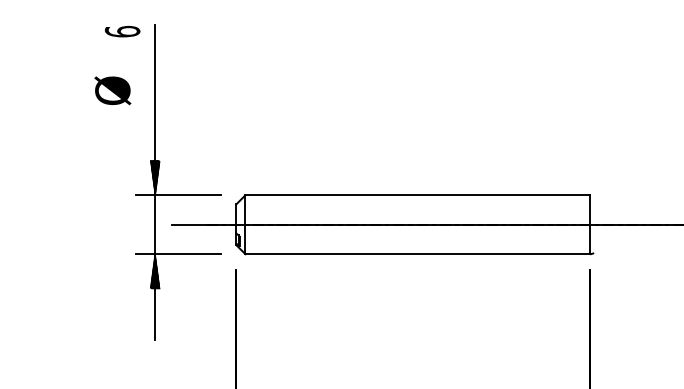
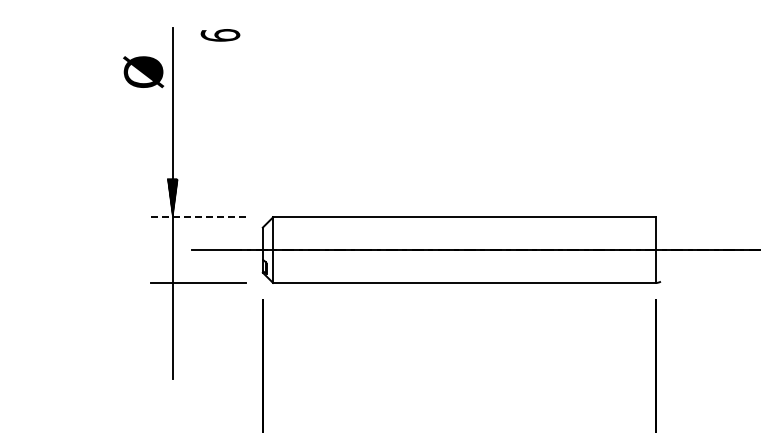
text: (122, 31) -> (220, 35), moved
text: (112, 91) -> (143, 72), moved
line: (177, 195) -> (197, 217), solid -> dashed
hatch: (155, 271) -> (172, 302), removed

